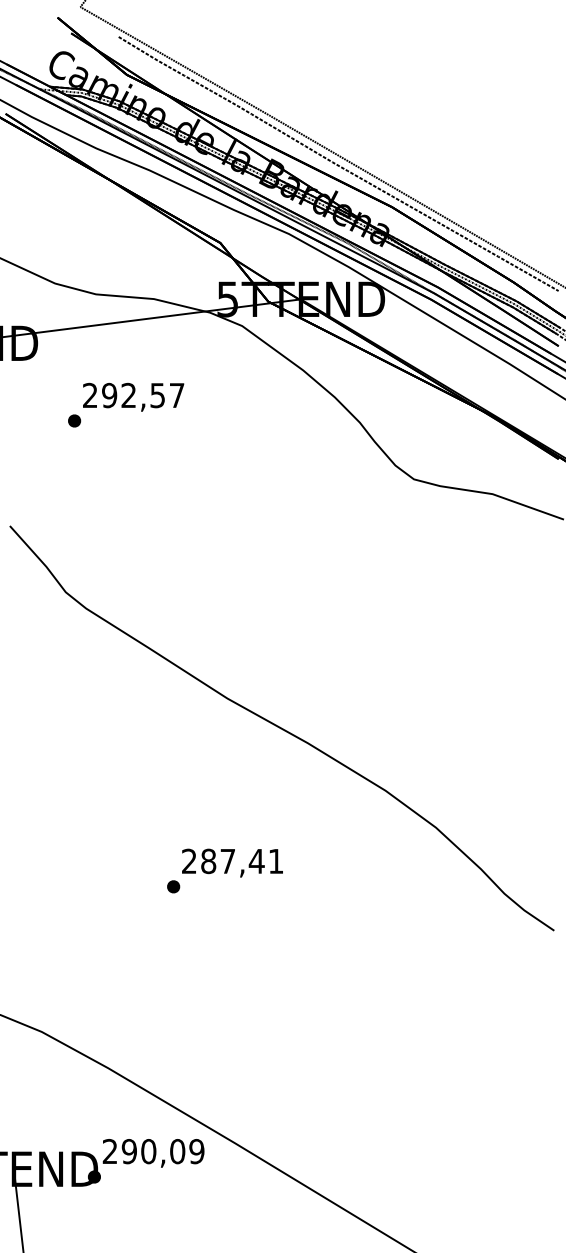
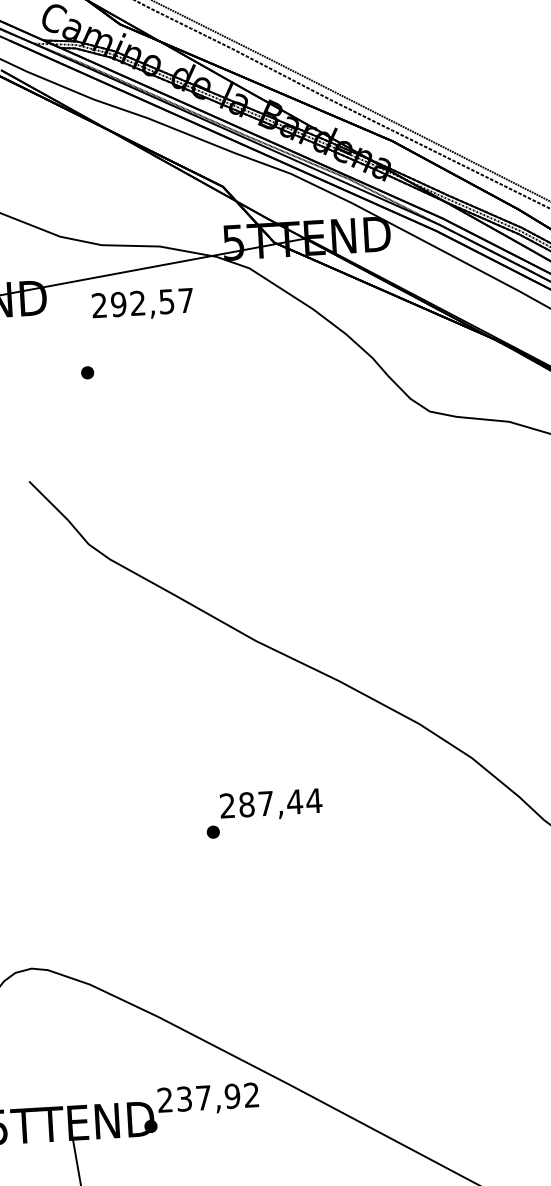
text: (133, 396) -> (142, 304), moved
text: (276, 861) -> (314, 800), 287,41 -> 287,44
text: (162, 1151) -> (217, 1097), 290,09 -> 237,92

